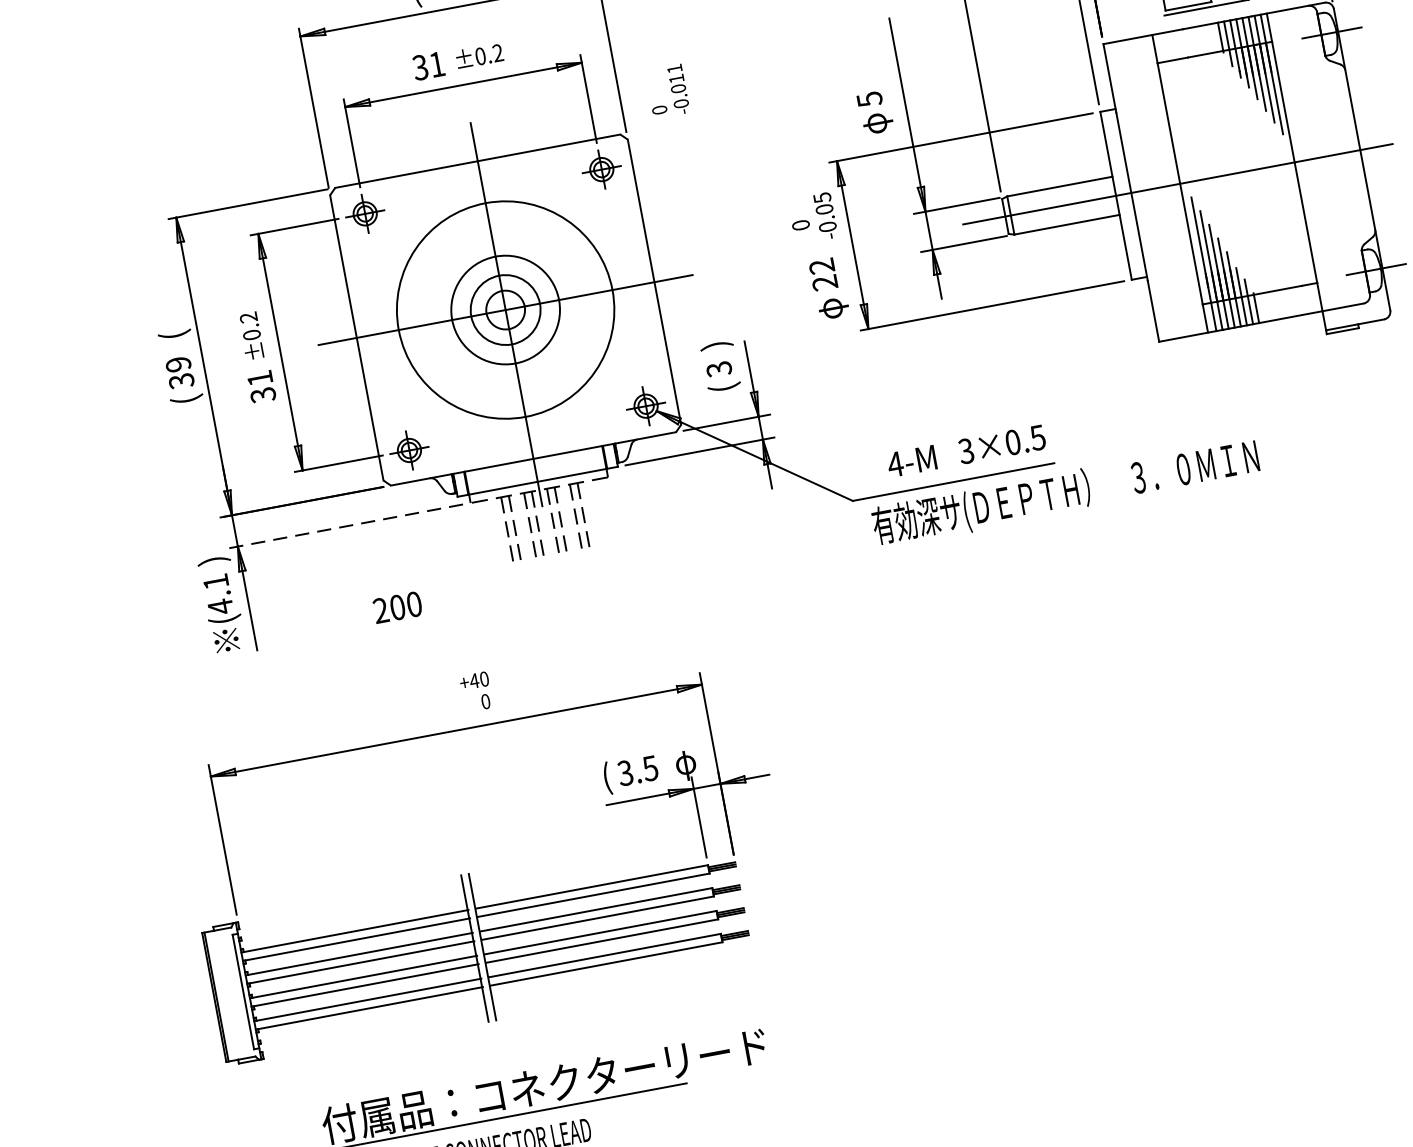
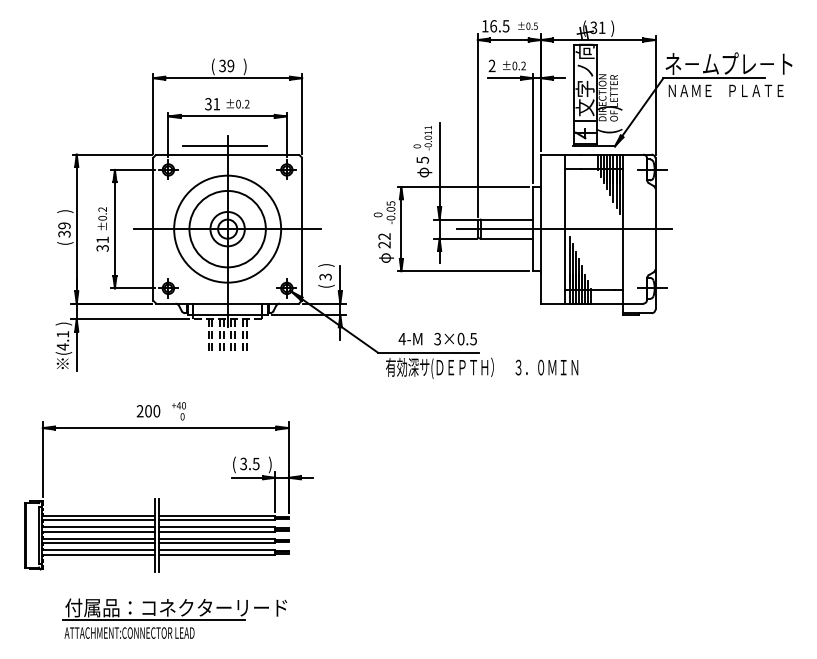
text: (667, 92) -> (422, 138), moved
line: (470, 145) -> (225, 146), added
circle: (505, 308) -> (227, 228), size x1.43
text: (174, 333) -> (65, 210), ( -> )
line: (343, 527) -> (129, 319), dashed -> solid
text: (397, 607) -> (148, 411), moved
text: (685, 763) -> (273, 464), φ -> )

